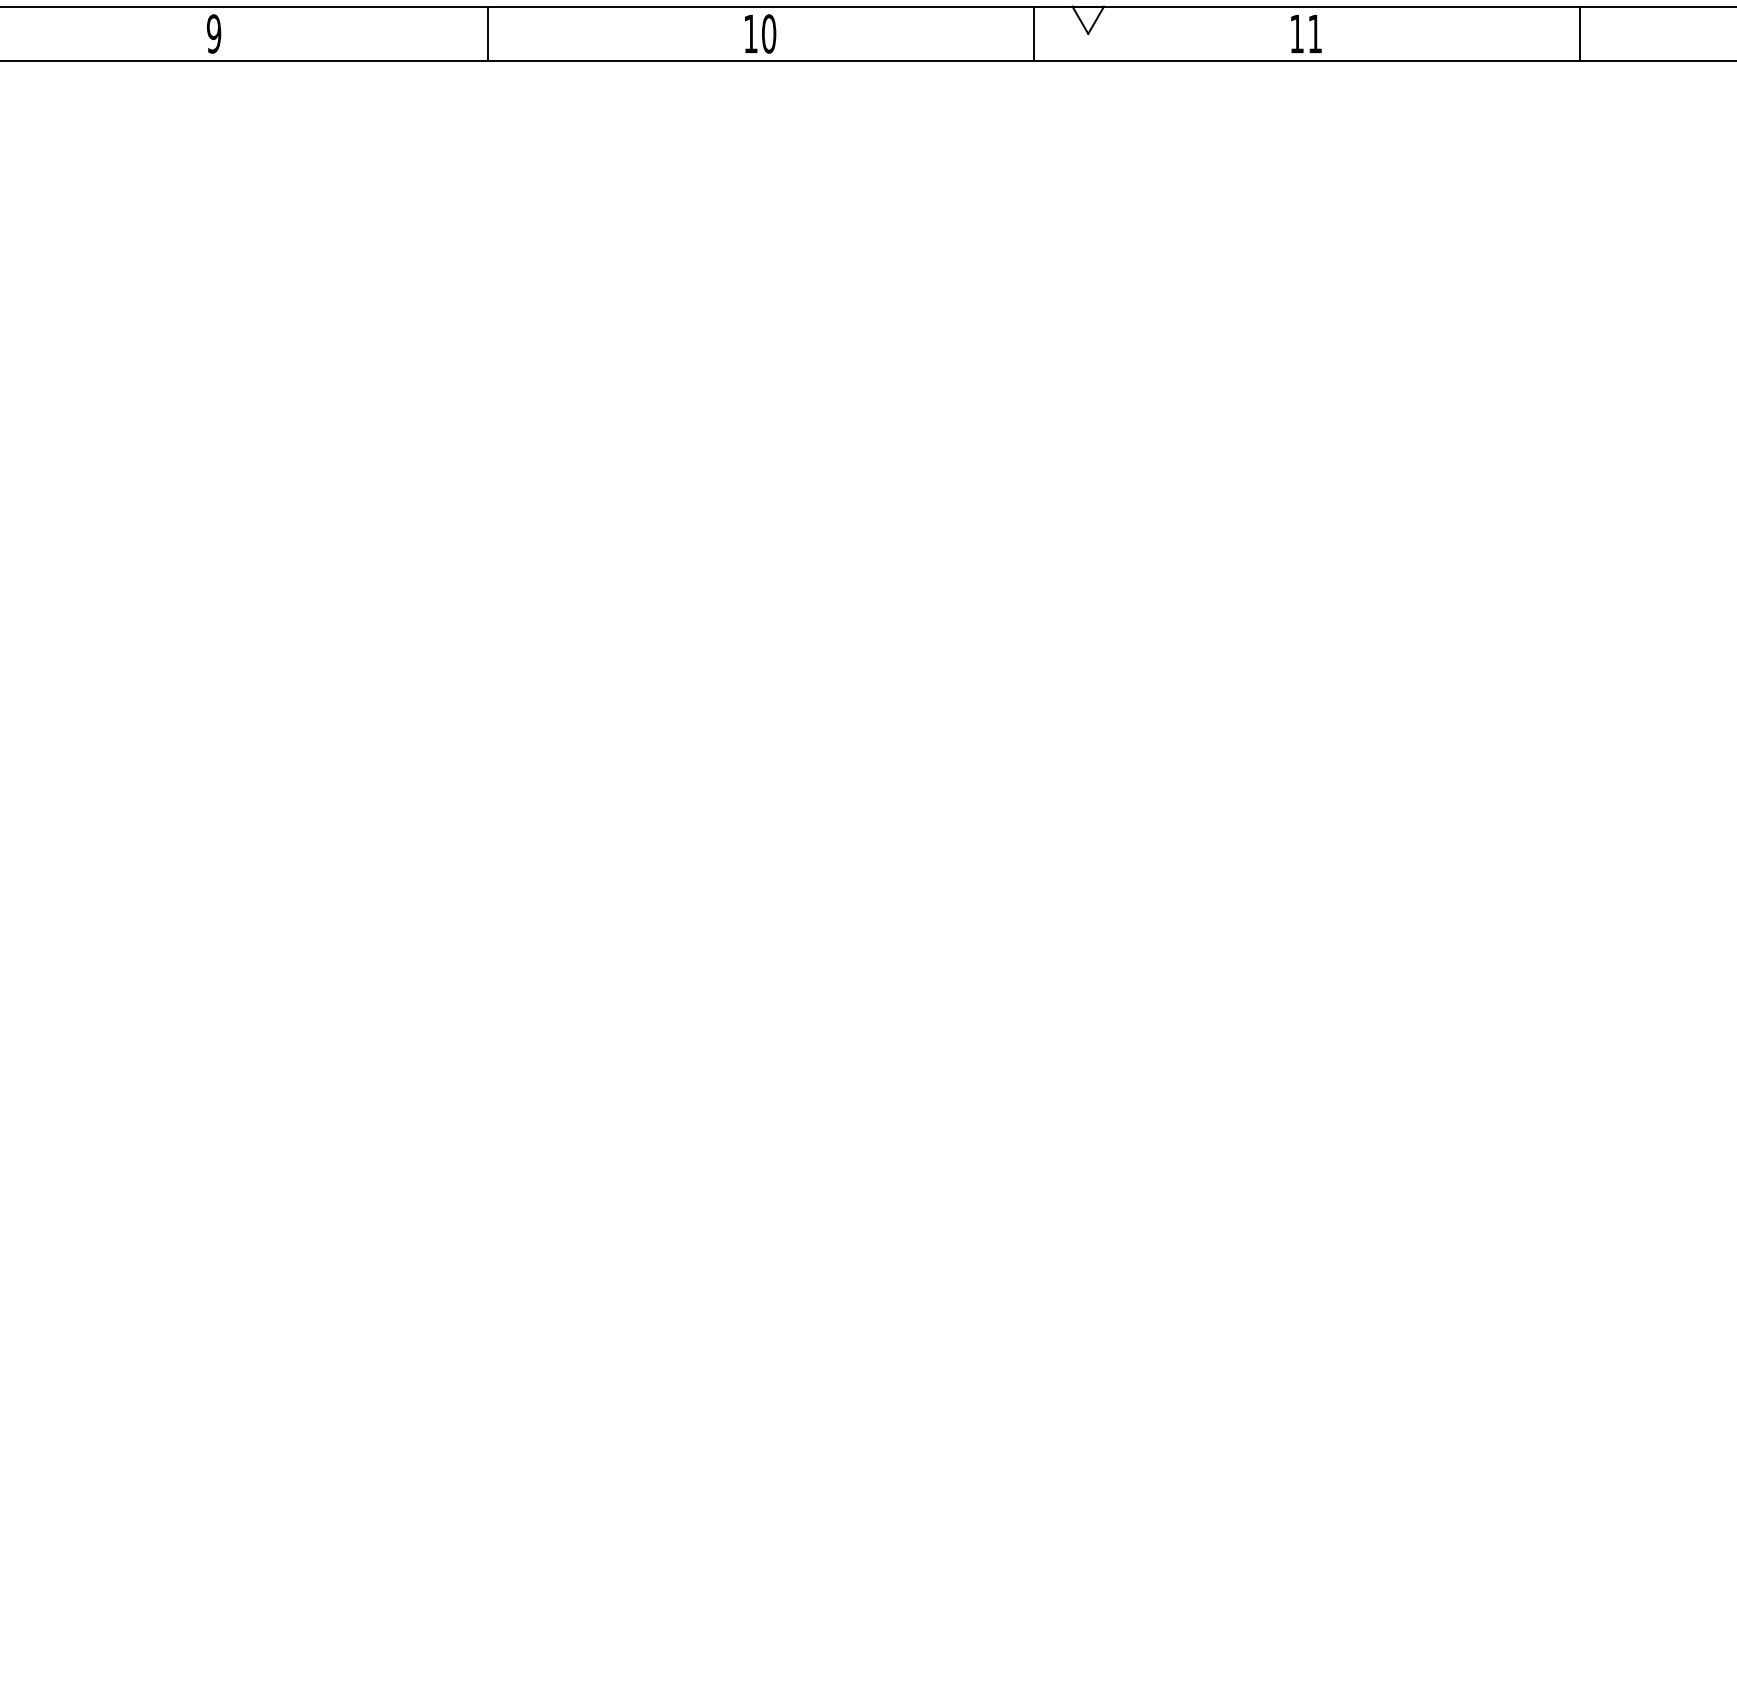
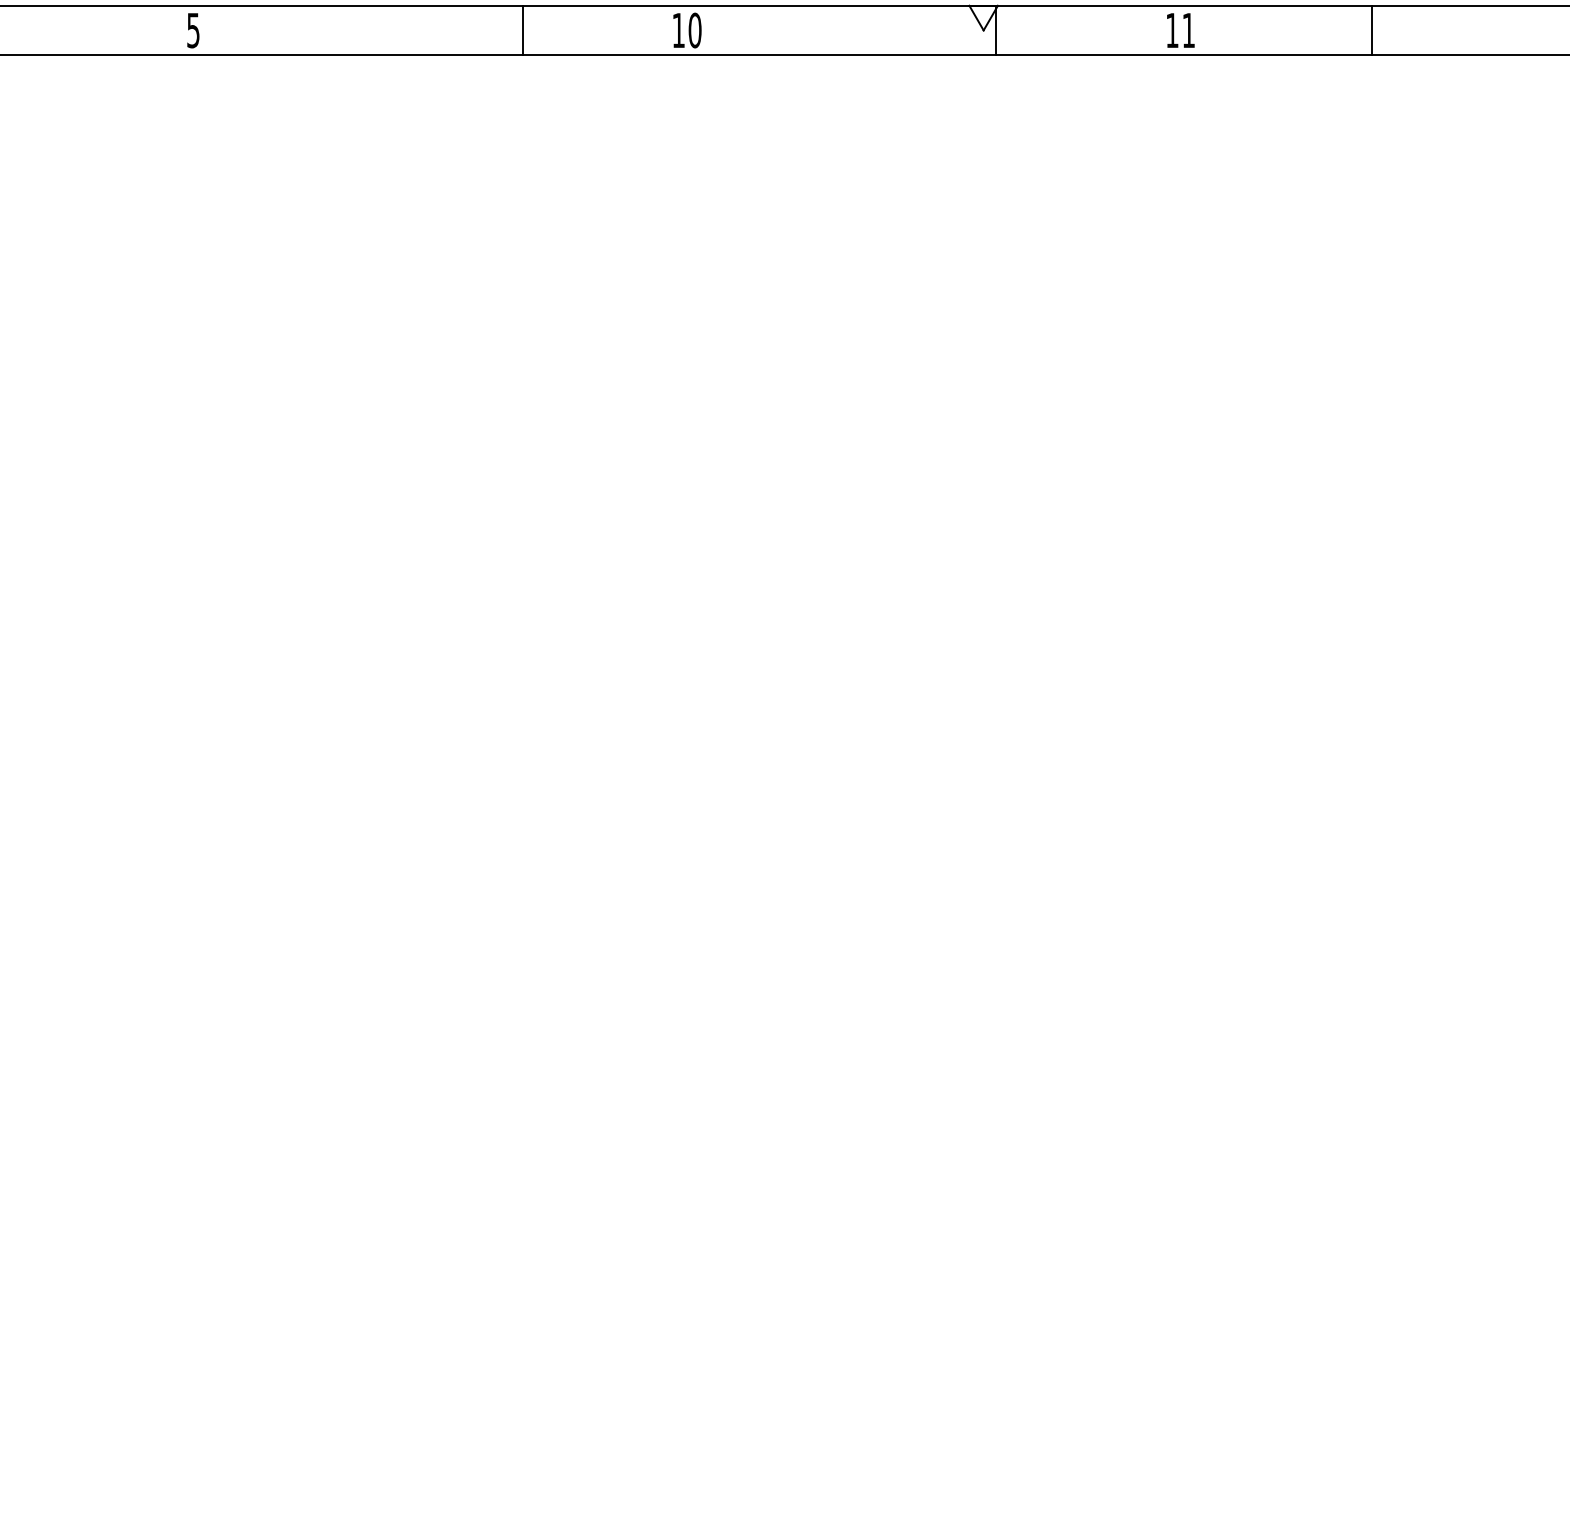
text: (214, 33) -> (193, 30), 9 -> 5
line: (487, 33) -> (522, 30), moved
line: (1033, 33) -> (996, 30), moved
line: (1579, 33) -> (1371, 30), moved

